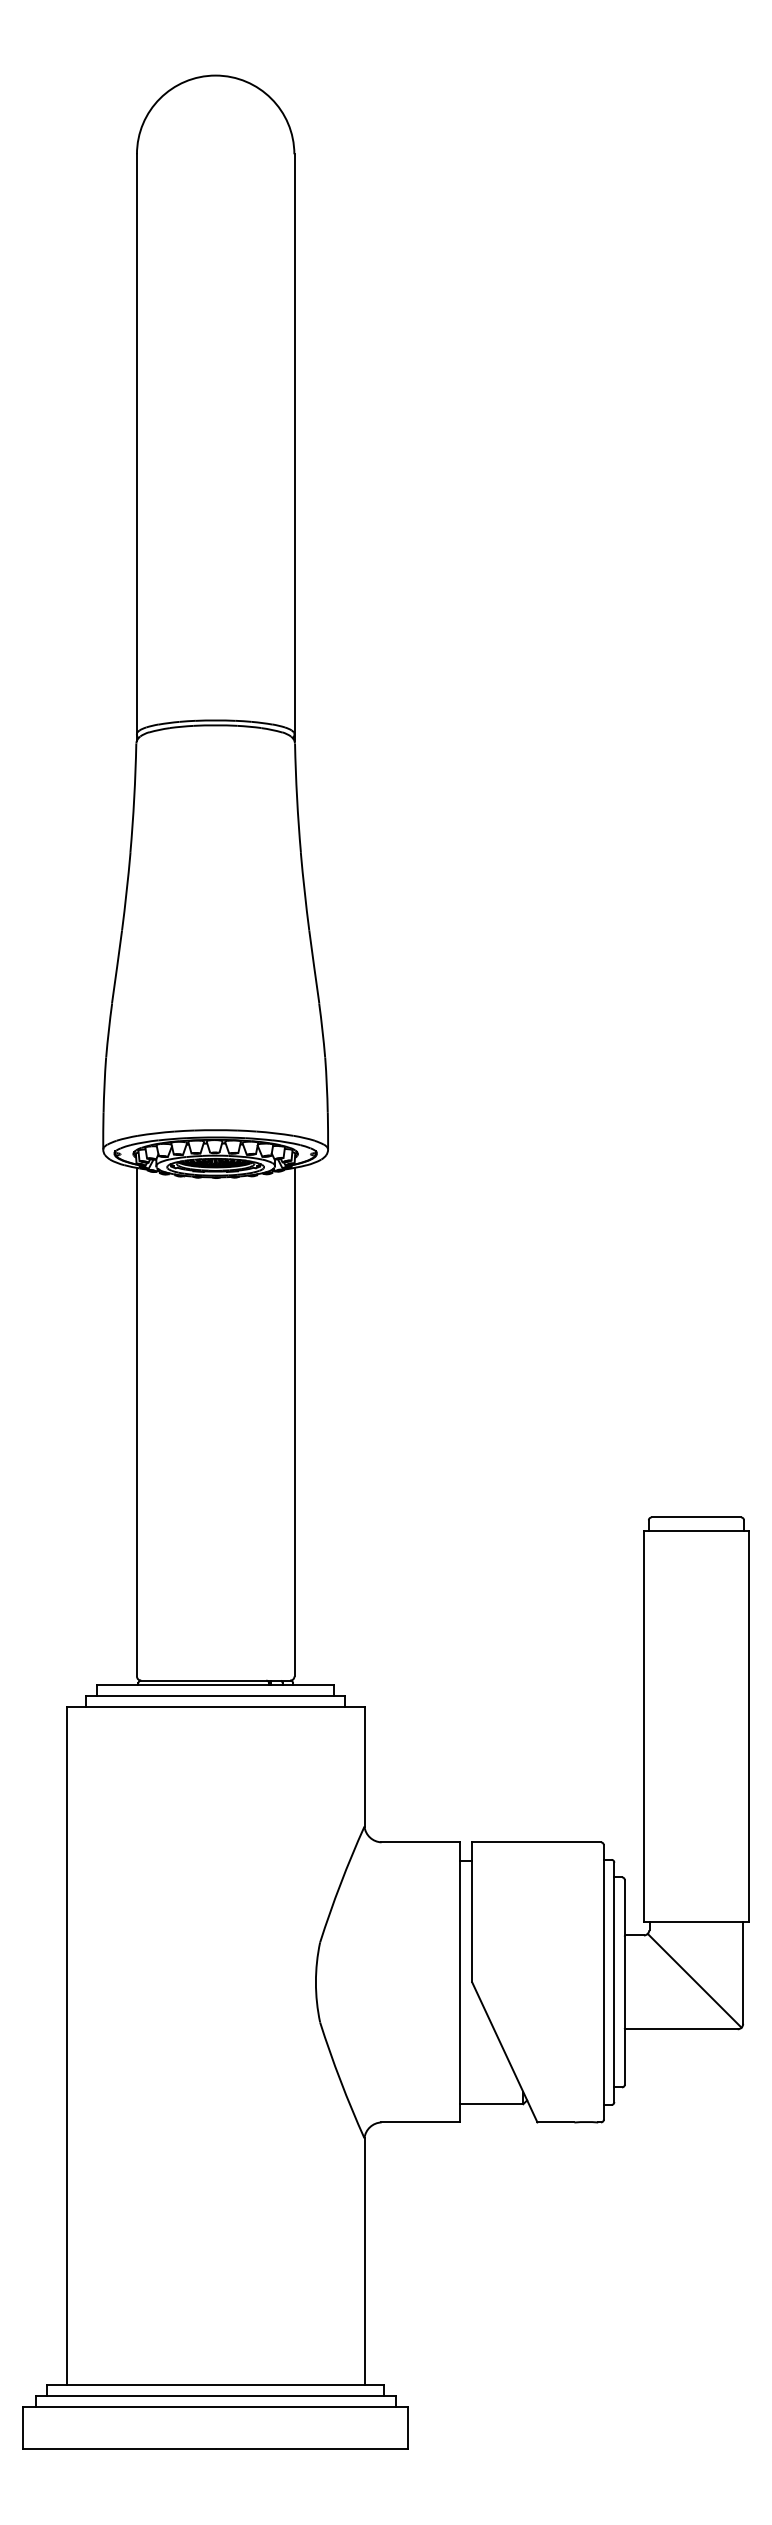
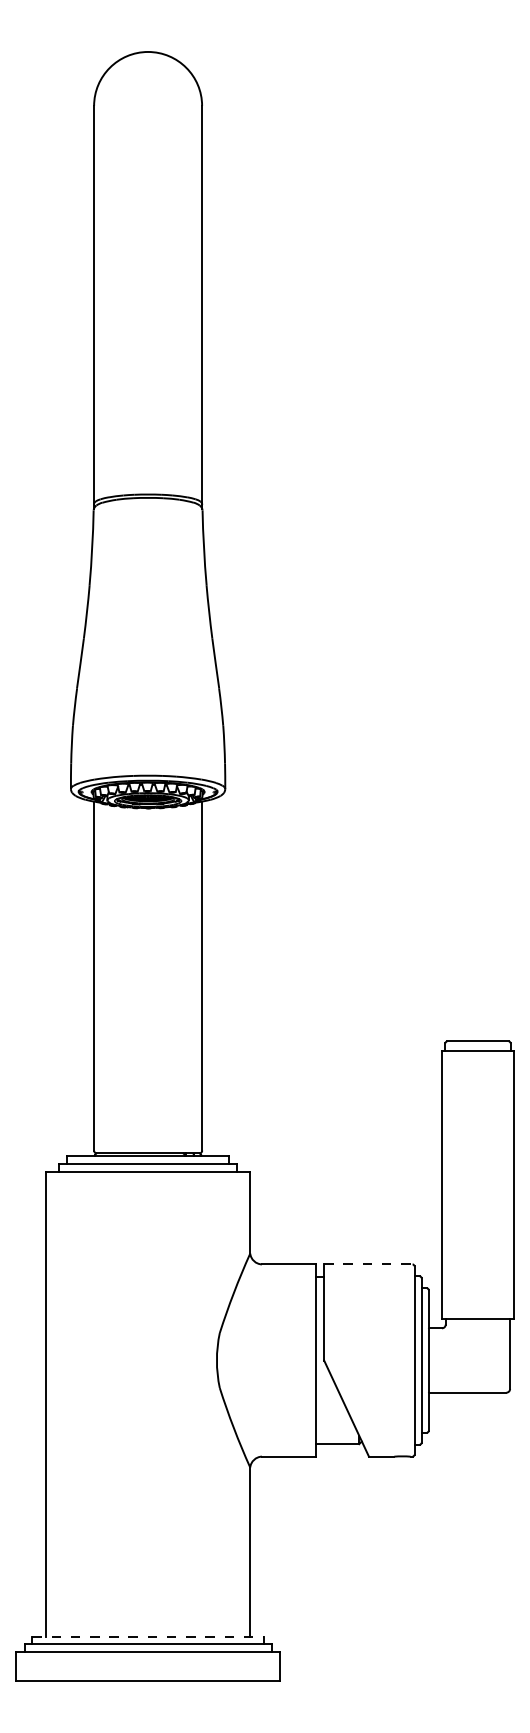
line: (536, 1842) -> (368, 1264), solid -> dashed
line: (694, 1980) -> (476, 1359), removed
line: (216, 2384) -> (148, 1636), solid -> dashed

